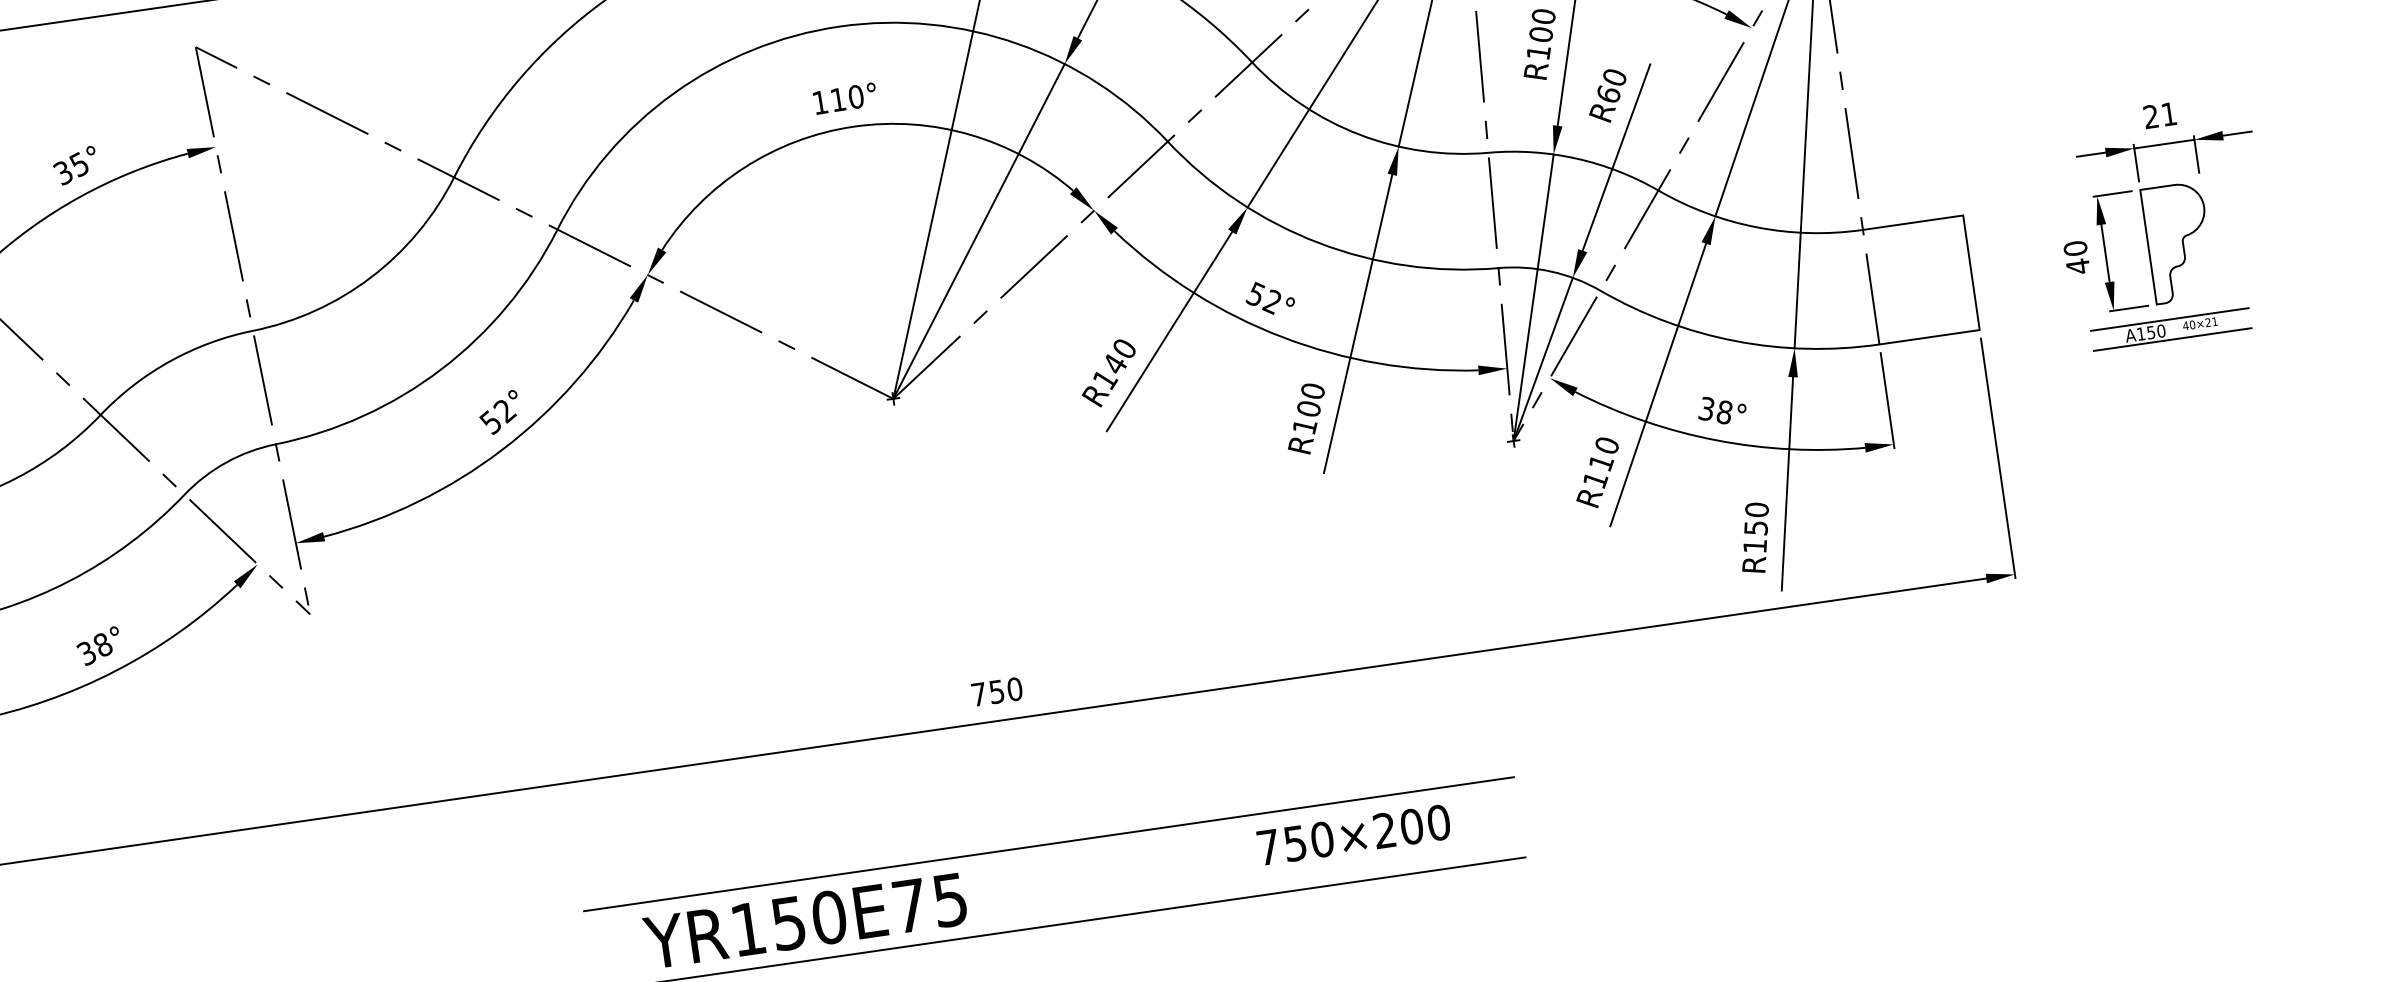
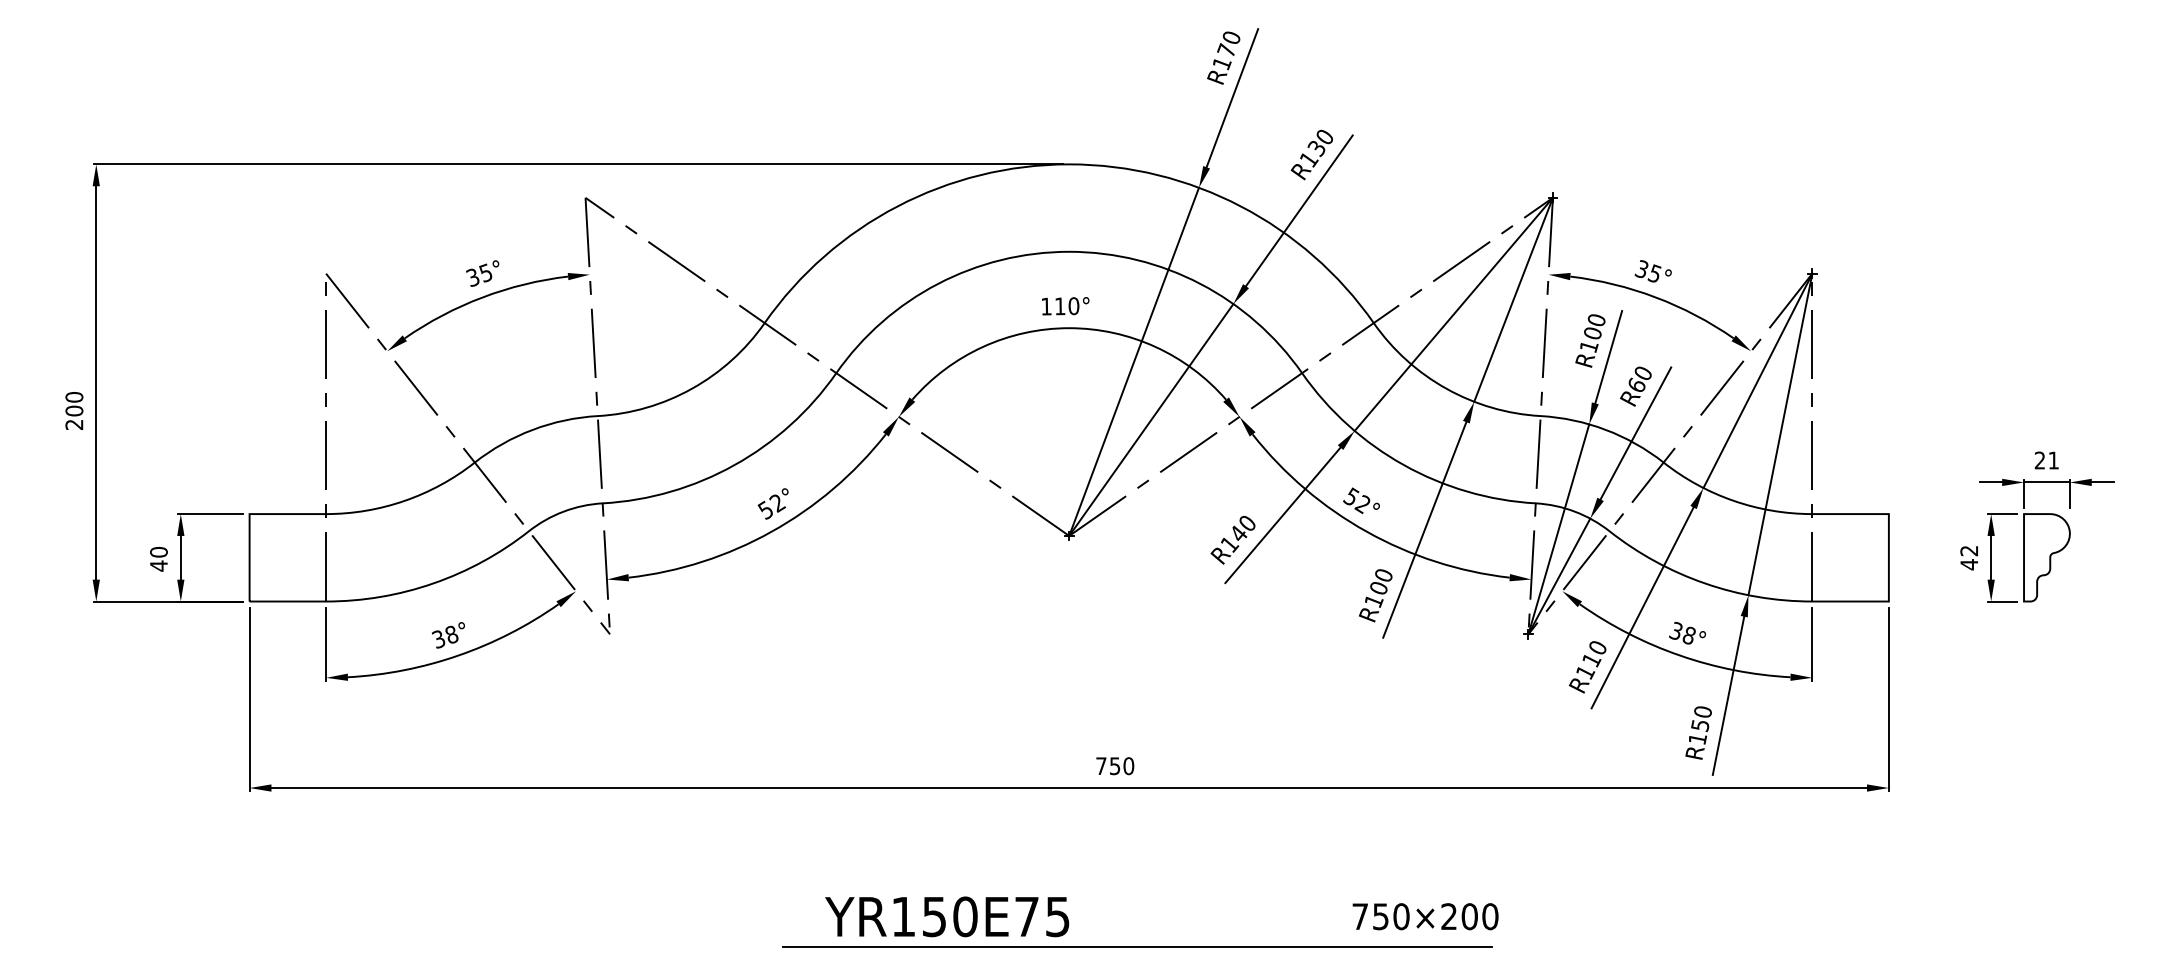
text: (2075, 247) -> (1969, 550), 40 -> 42
part: (2170, 329) -> (2031, 621), removed
text: (1353, 834) -> (1425, 916), moved
line: (1048, 843) -> (1137, 885), removed

